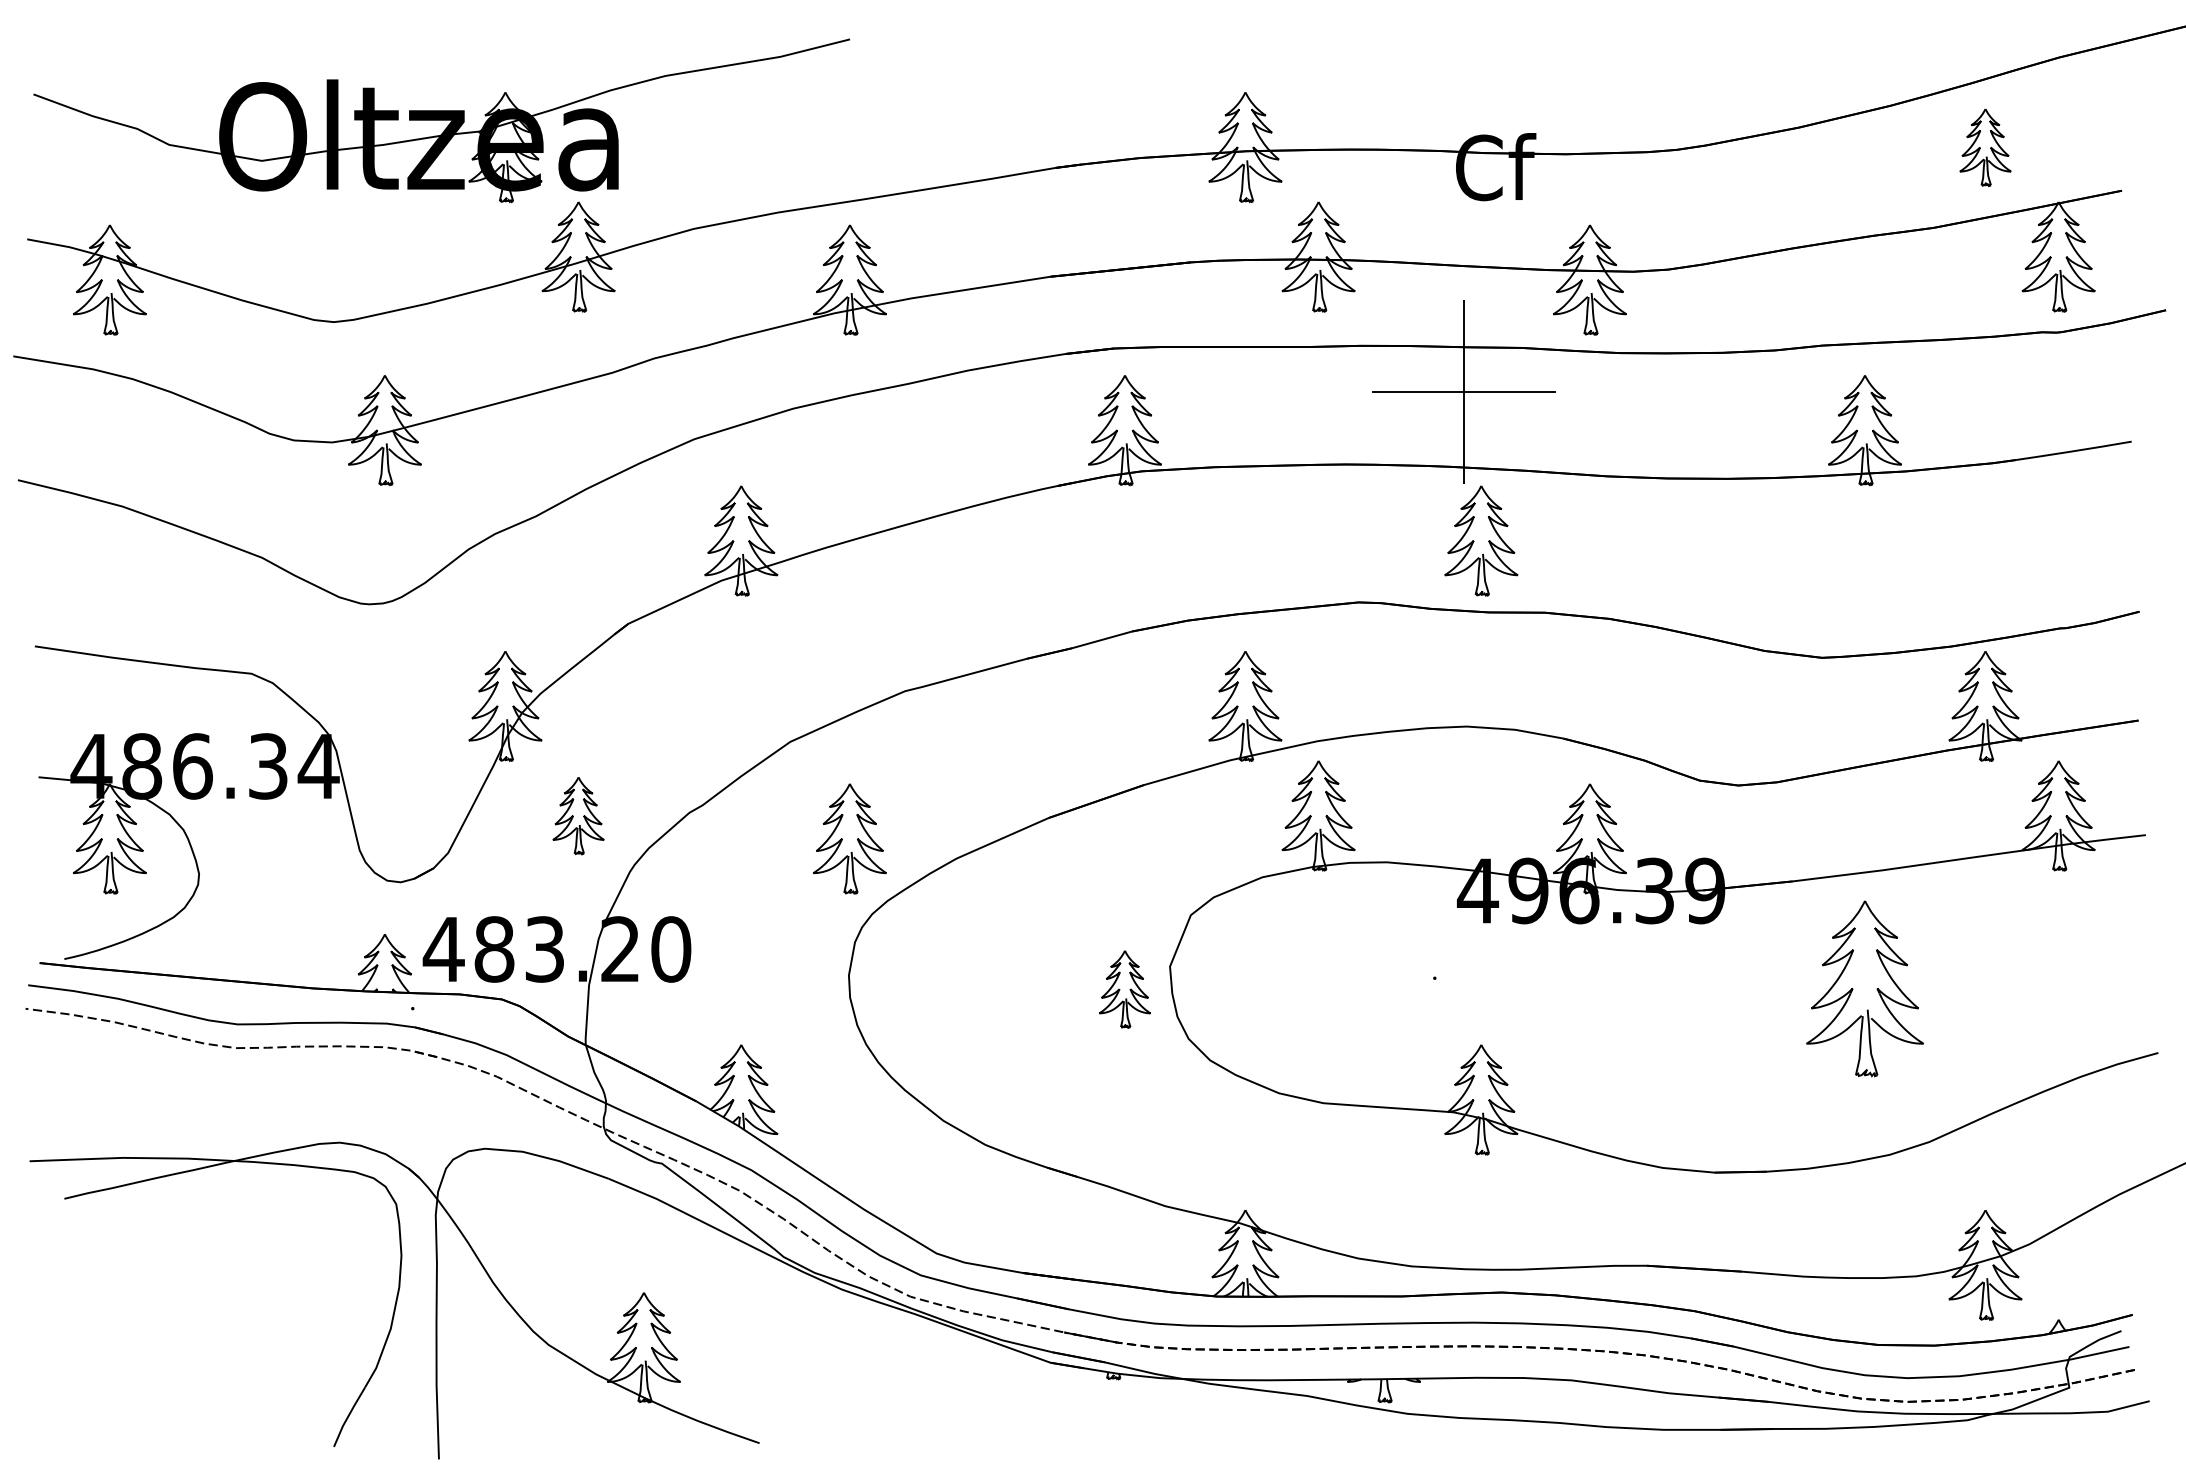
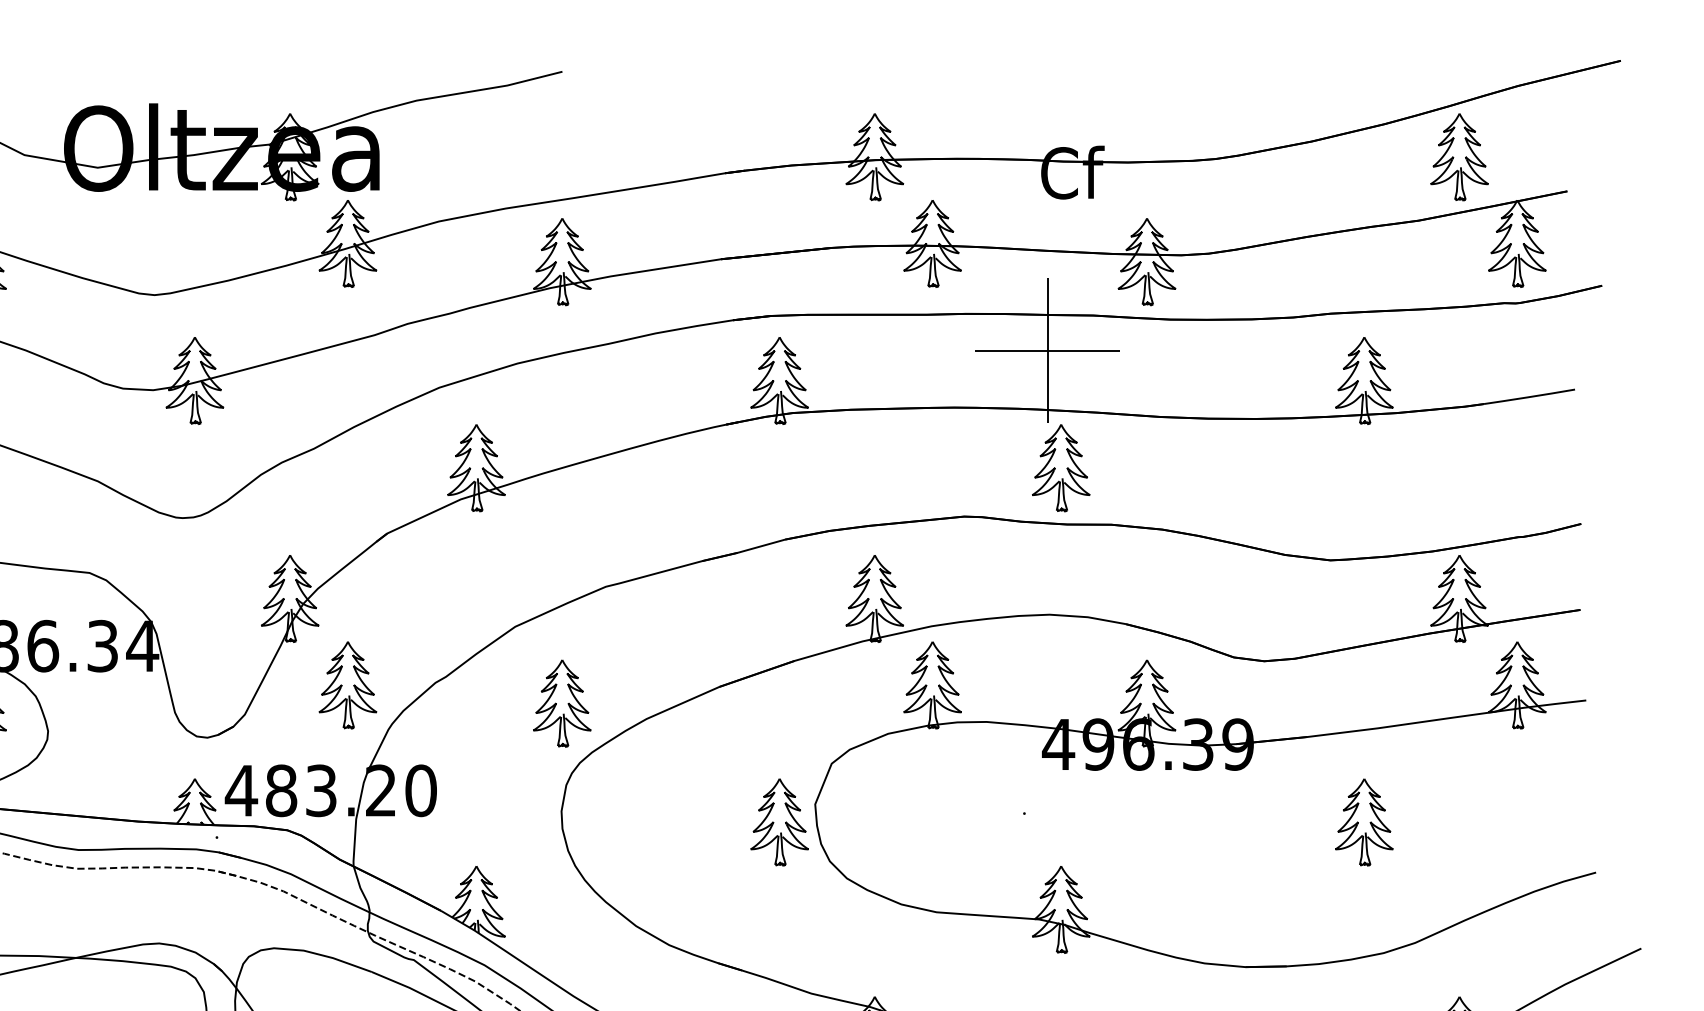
part: (1985, 147) -> (1459, 157), size x1.43
part: (578, 815) -> (347, 684), size x1.43
part: (1124, 989) -> (779, 822), size x1.43
part: (1864, 989) -> (1363, 822), size x0.62

